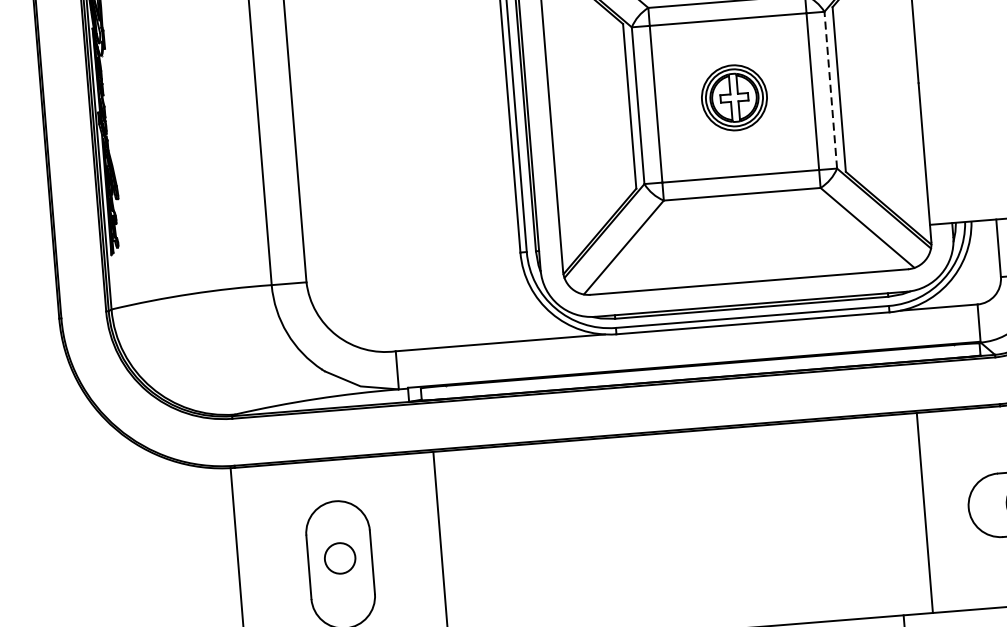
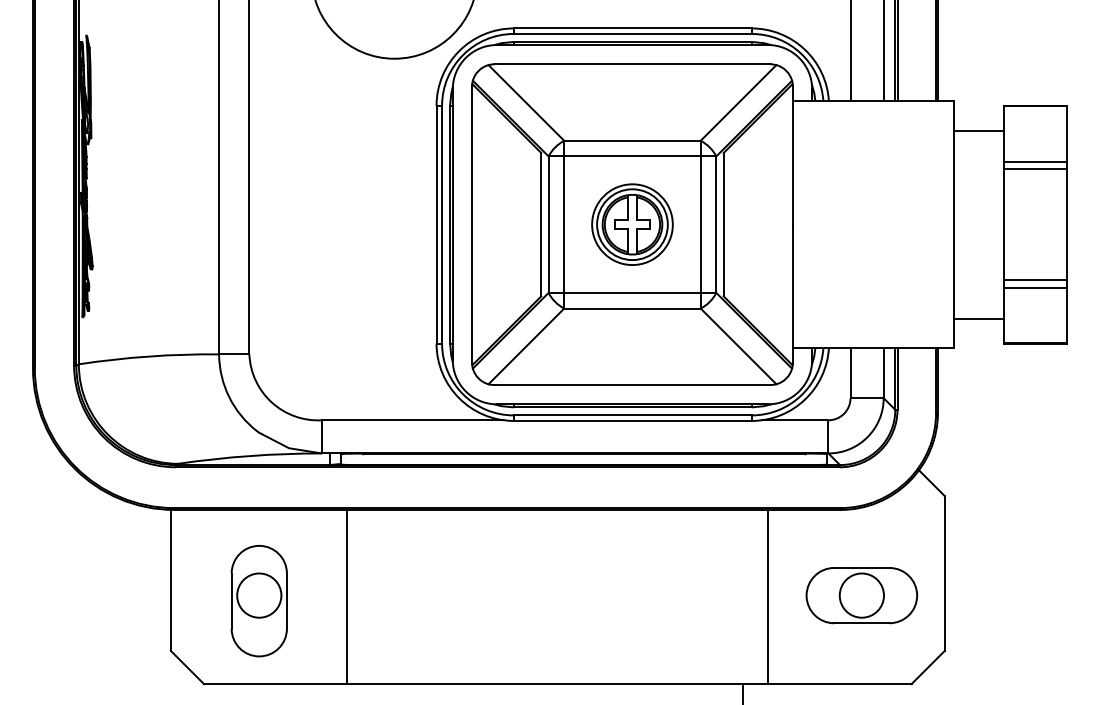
line: (830, 89) -> (716, 224), dashed -> solid
part: (734, 97) -> (632, 224), size x1.43
circle: (340, 558) -> (259, 595), size x1.67

